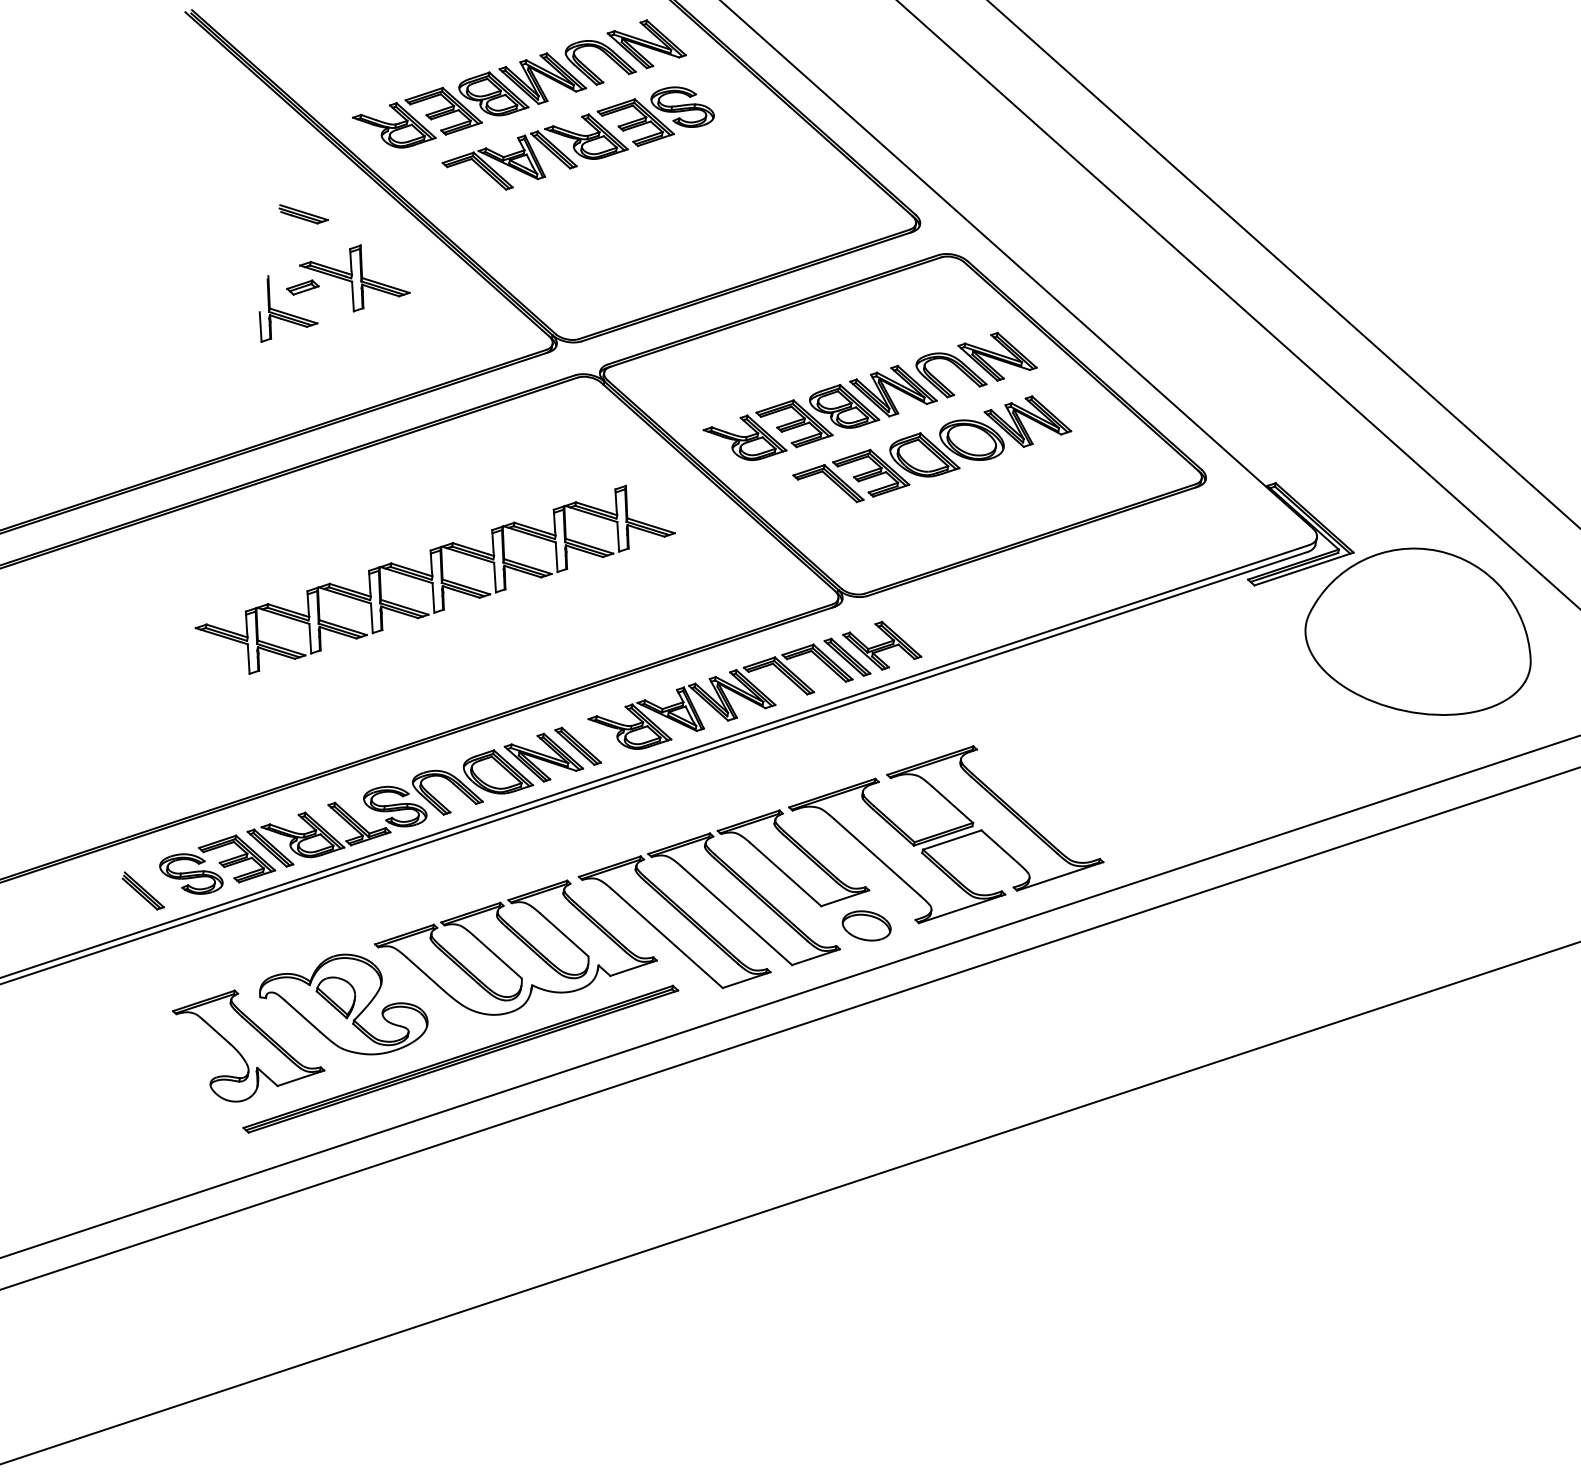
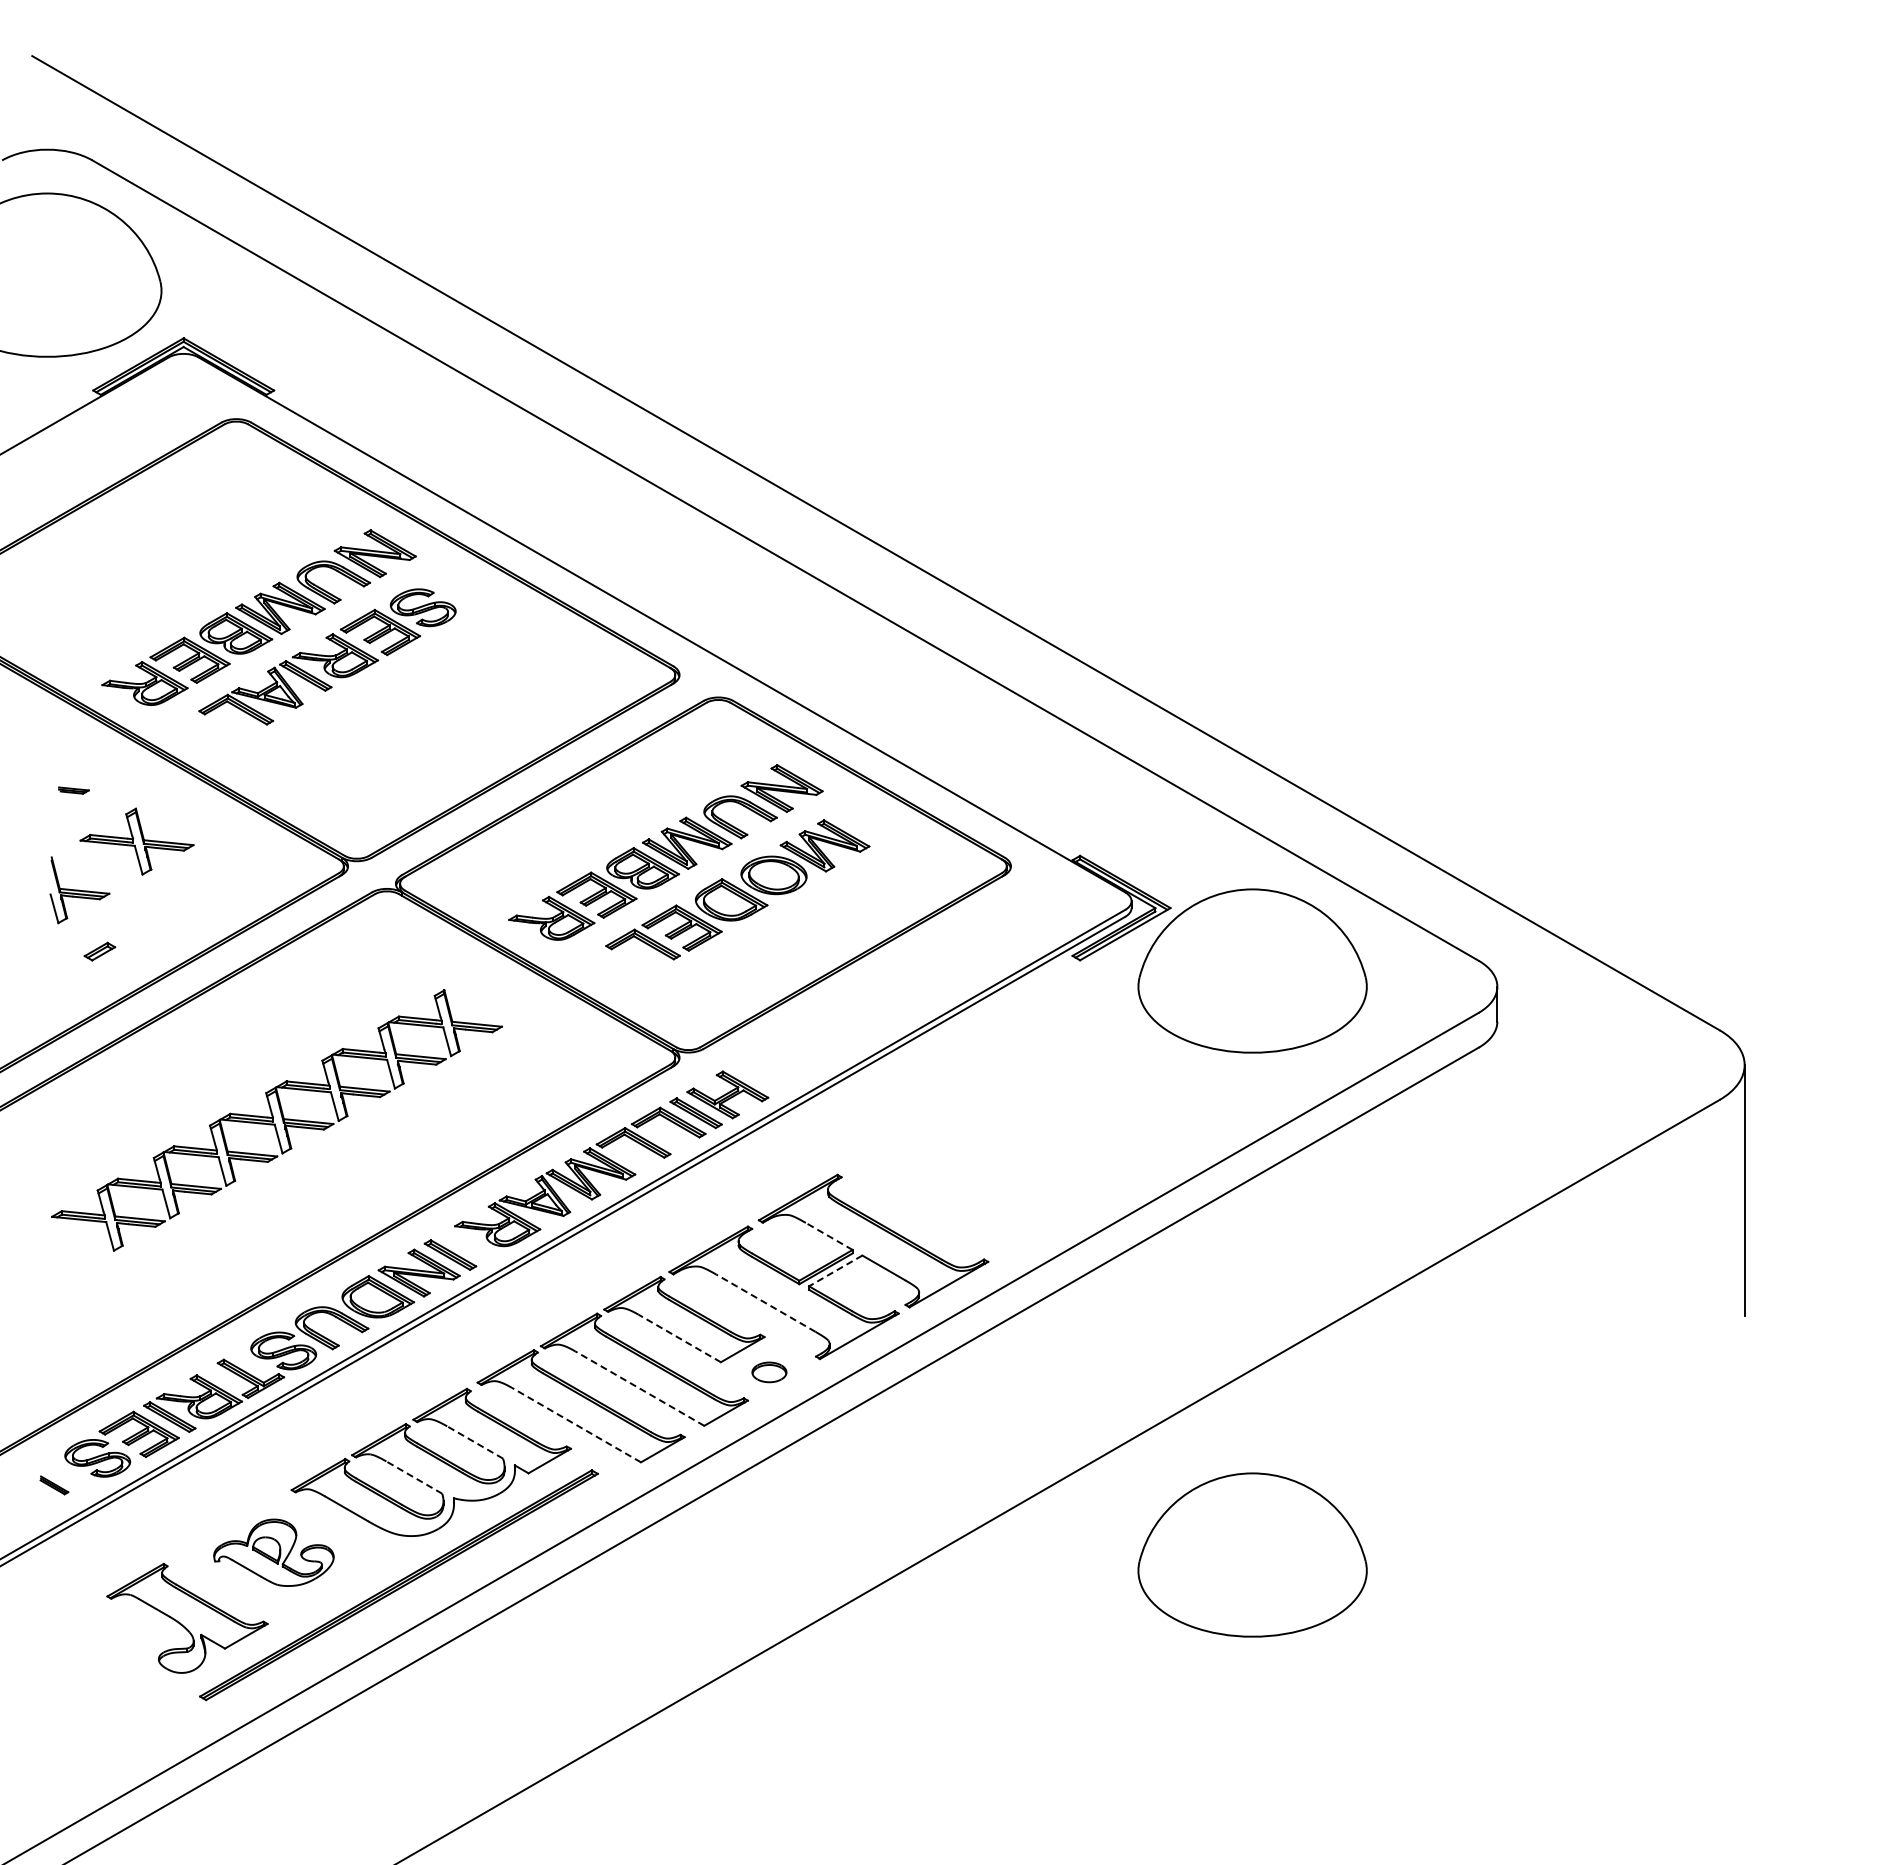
part: (303, 215) -> (73, 790), size x0.6
part: (302, 287) -> (99, 951), moved
line: (952, 804) -> (828, 1236), solid -> dashed
line: (952, 839) -> (835, 1270), solid -> dashed
line: (877, 856) -> (765, 1302), solid -> dashed
line: (785, 874) -> (679, 1338), solid -> dashed
part: (143, 891) -> (54, 1485), size x0.6
line: (736, 915) -> (639, 1388), solid -> dashed
part: (866, 926) -> (769, 1372), size x0.7
line: (563, 934) -> (474, 1442), solid -> dashed
line: (667, 938) -> (576, 1425), solid -> dashed
line: (496, 956) -> (413, 1477), solid -> dashed
part: (344, 1001) -> (273, 1552), size x0.7
part: (1302, 1202) -> (1252, 1554), added

